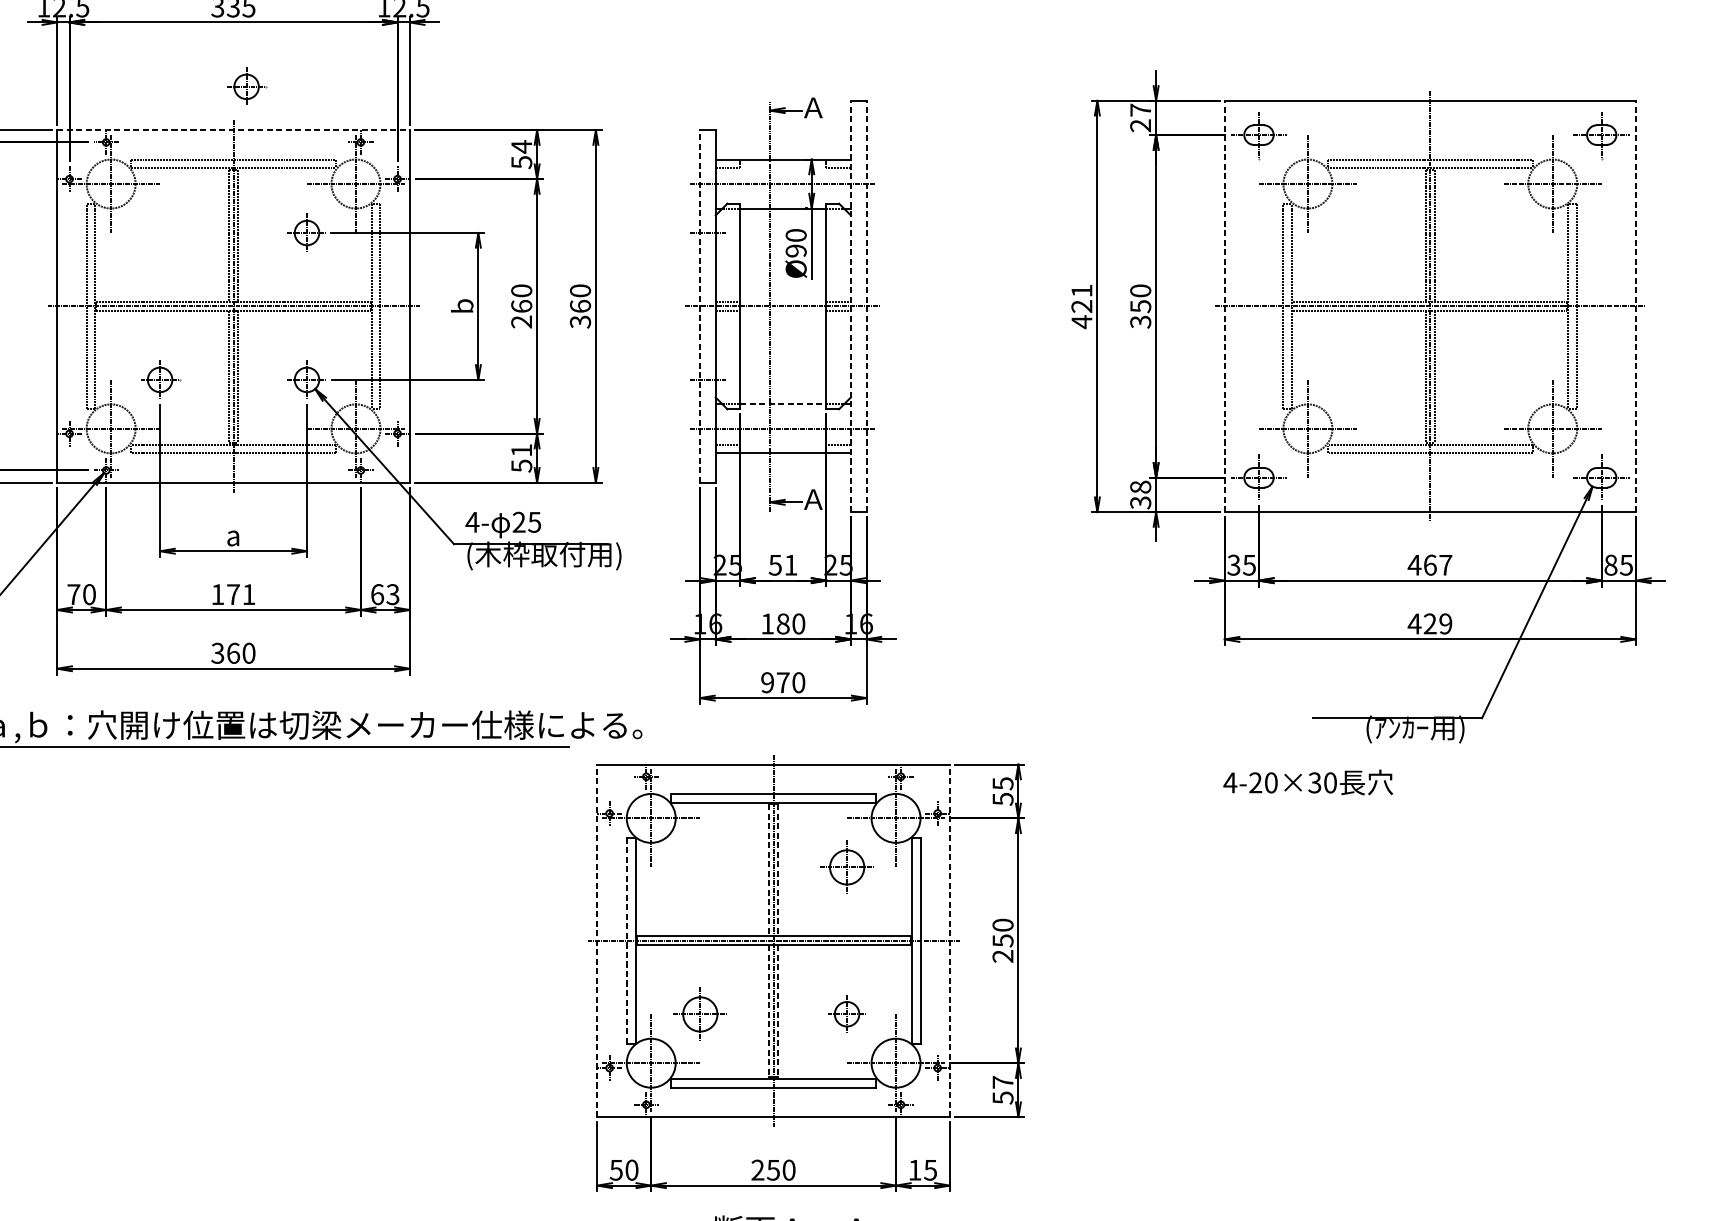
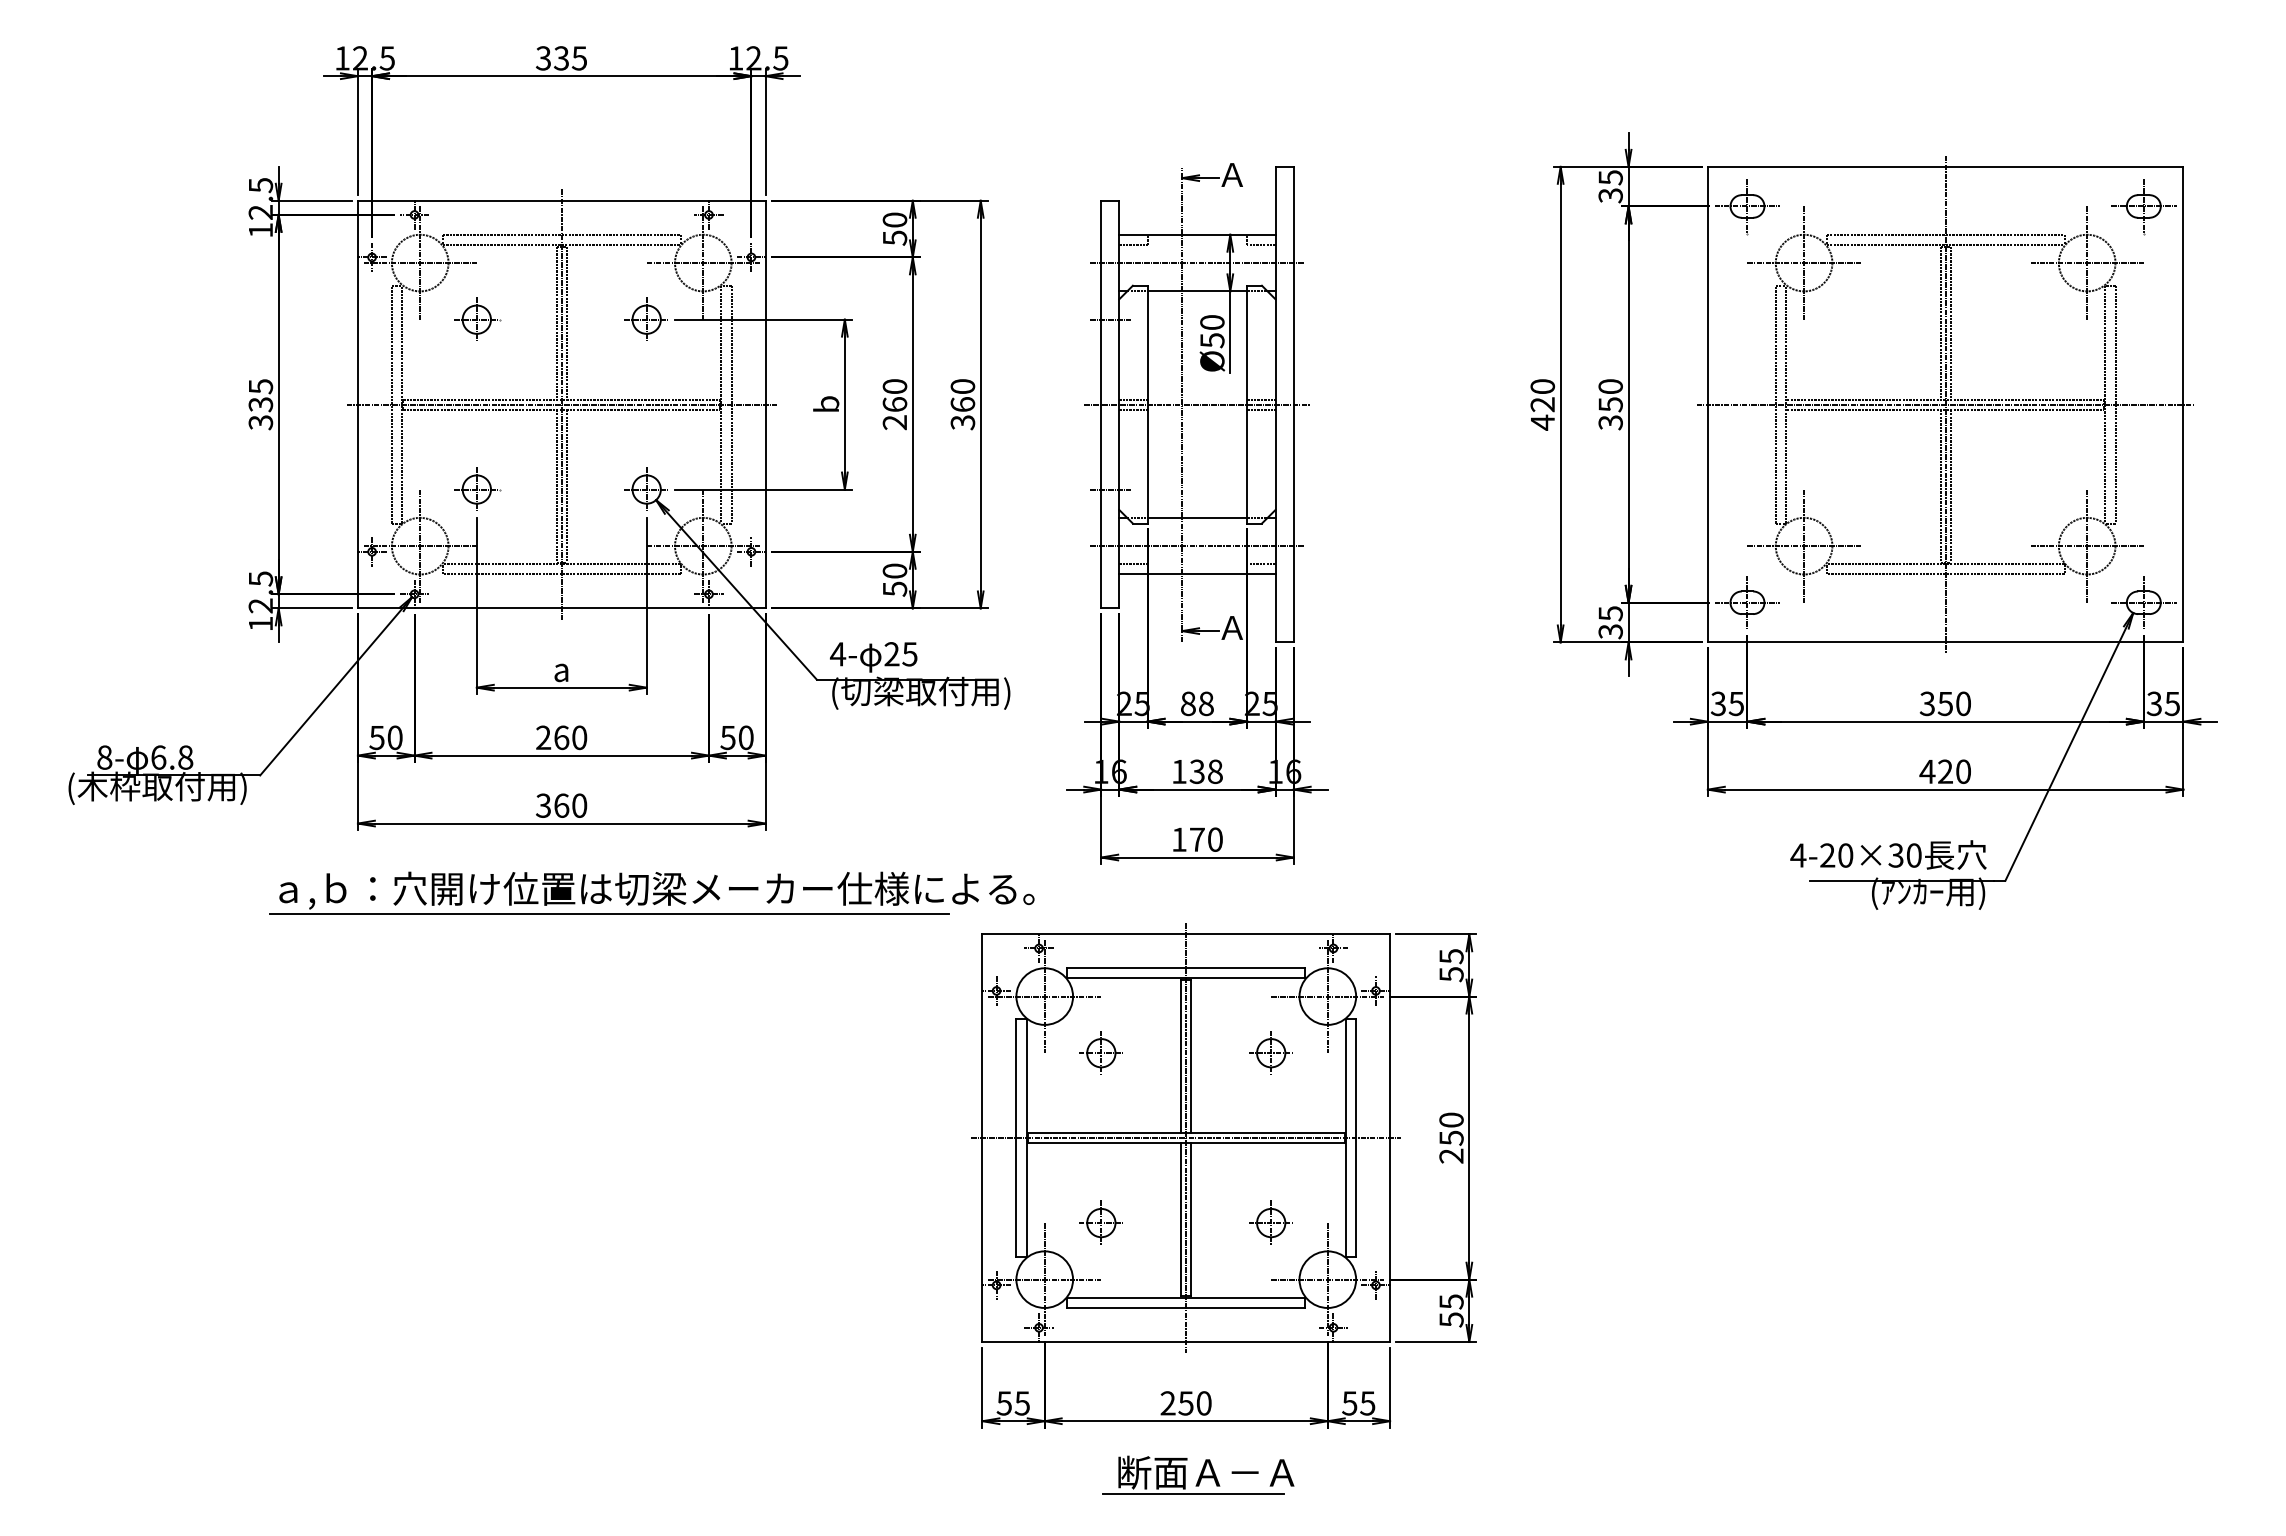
part: (247, 85) -> (477, 318), moved
text: (1140, 117) -> (1610, 186), 27 -> 35
line: (233, 129) -> (561, 200), dashed -> solid
text: (521, 147) -> (894, 220), 54 -> 50
text: (796, 251) -> (1212, 340), Ø90 -> Ø50
text: (1081, 290) -> (1542, 386), 421 -> 420
line: (700, 306) -> (1101, 404), dashed -> solid
line: (850, 306) -> (1275, 404), dashed -> solid
line: (866, 306) -> (1293, 404), dashed -> solid
line: (1224, 306) -> (1707, 404), dashed -> solid
line: (1636, 306) -> (2183, 404), dashed -> solid
line: (783, 404) -> (1197, 517), dashed -> solid
text: (521, 449) -> (894, 570), 51 -> 50
text: (1140, 487) -> (1610, 613), 38 -> 35
text: (502, 554) -> (872, 691), (木枠取付用) -> (切梁取付用)
text: (782, 564) -> (1196, 703), 51 -> 88
text: (1430, 564) -> (1945, 703), 467 -> 350
text: (1610, 564) -> (2154, 703), 85 -> 35
text: (233, 594) -> (561, 737), 171 -> 260
text: (384, 594) -> (736, 737), 63 -> 50
text: (73, 595) -> (376, 738), 70 -> 50
text: (790, 623) -> (1205, 771), 180 -> 138
text: (1445, 623) -> (1963, 771), 429 -> 420
text: (767, 682) -> (1179, 839), 970 -> 170
text: (1308, 781) -> (1888, 854), moved
part: (699, 866) -> (1100, 1052), added
part: (846, 866) -> (1270, 1052), size x0.71
line: (769, 871) -> (1181, 1057), dashed -> solid
line: (778, 871) -> (1191, 1057), dashed -> solid
line: (597, 941) -> (982, 1138), dashed -> solid
line: (626, 941) -> (1016, 1138), dashed -> solid
line: (950, 941) -> (1390, 1138), dashed -> solid
line: (769, 1012) -> (1181, 1220), dashed -> solid
line: (778, 1012) -> (1191, 1220), dashed -> solid
part: (699, 1013) -> (1100, 1222), size x0.71
text: (1003, 1082) -> (1451, 1301), 57 -> 55
text: (631, 1170) -> (1021, 1403), 50 -> 55
text: (914, 1170) -> (1349, 1403), 15 -> 55

